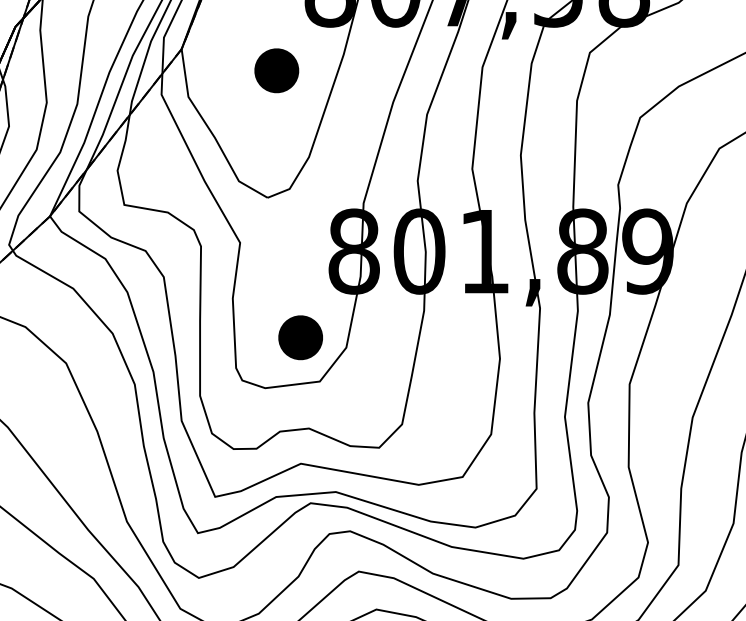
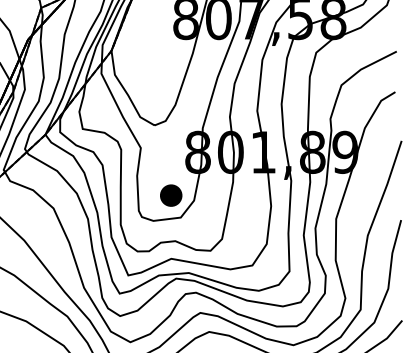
part: (277, 70) -> (159, 61), removed

